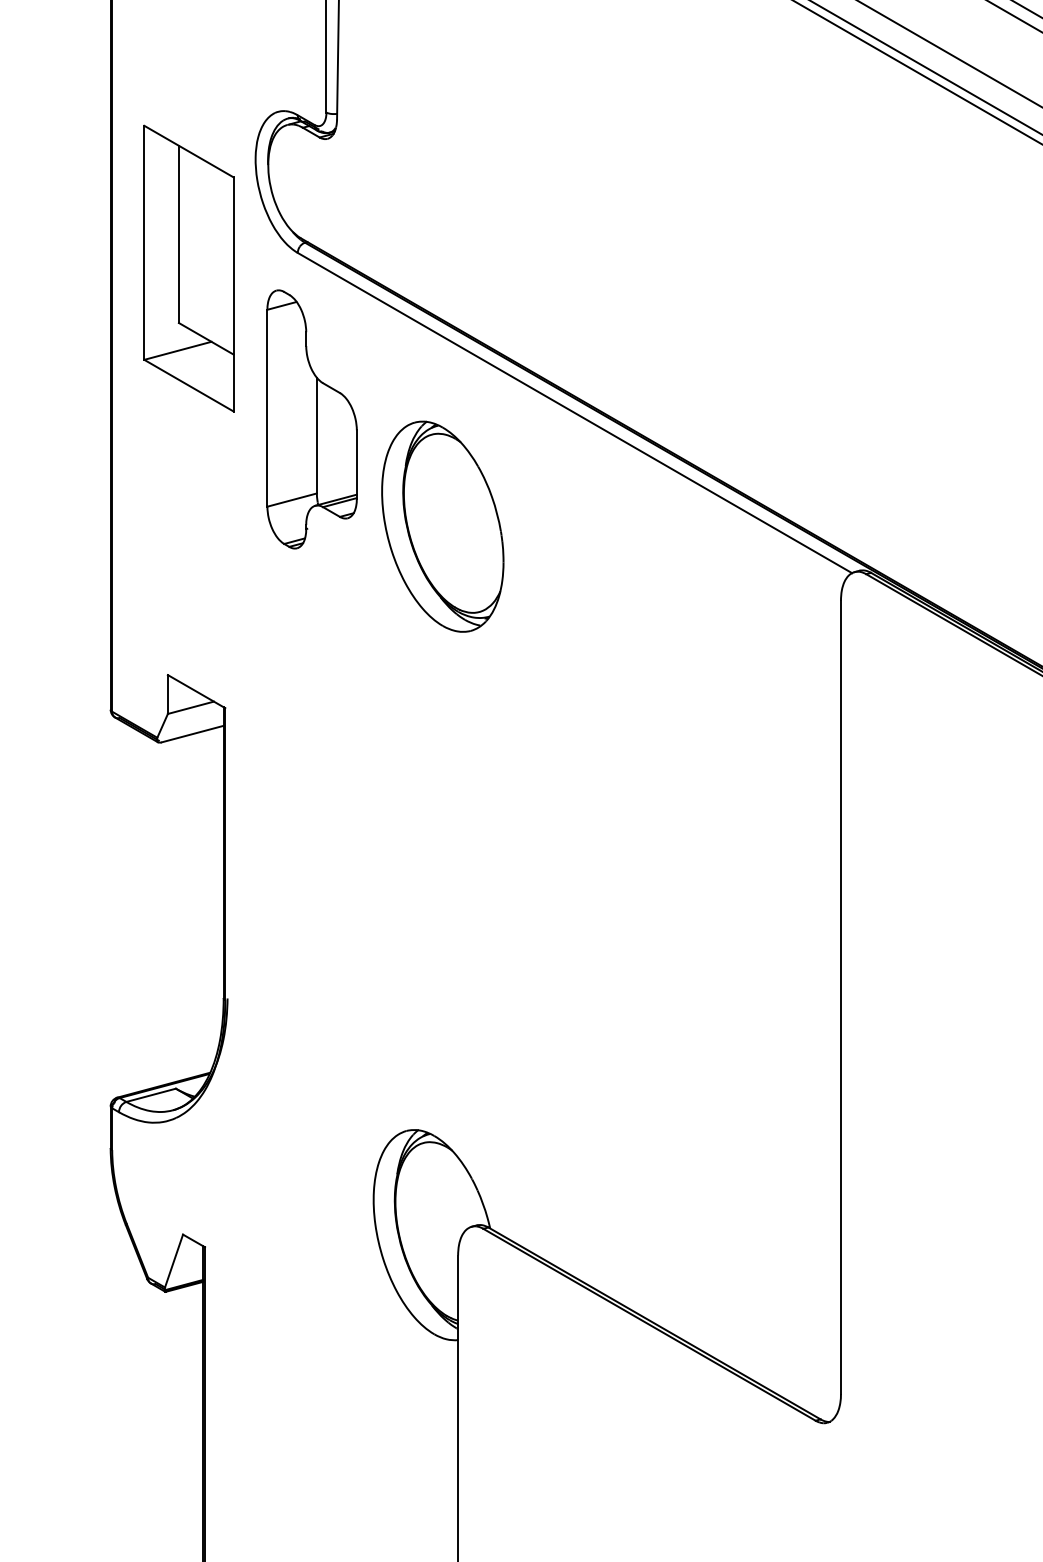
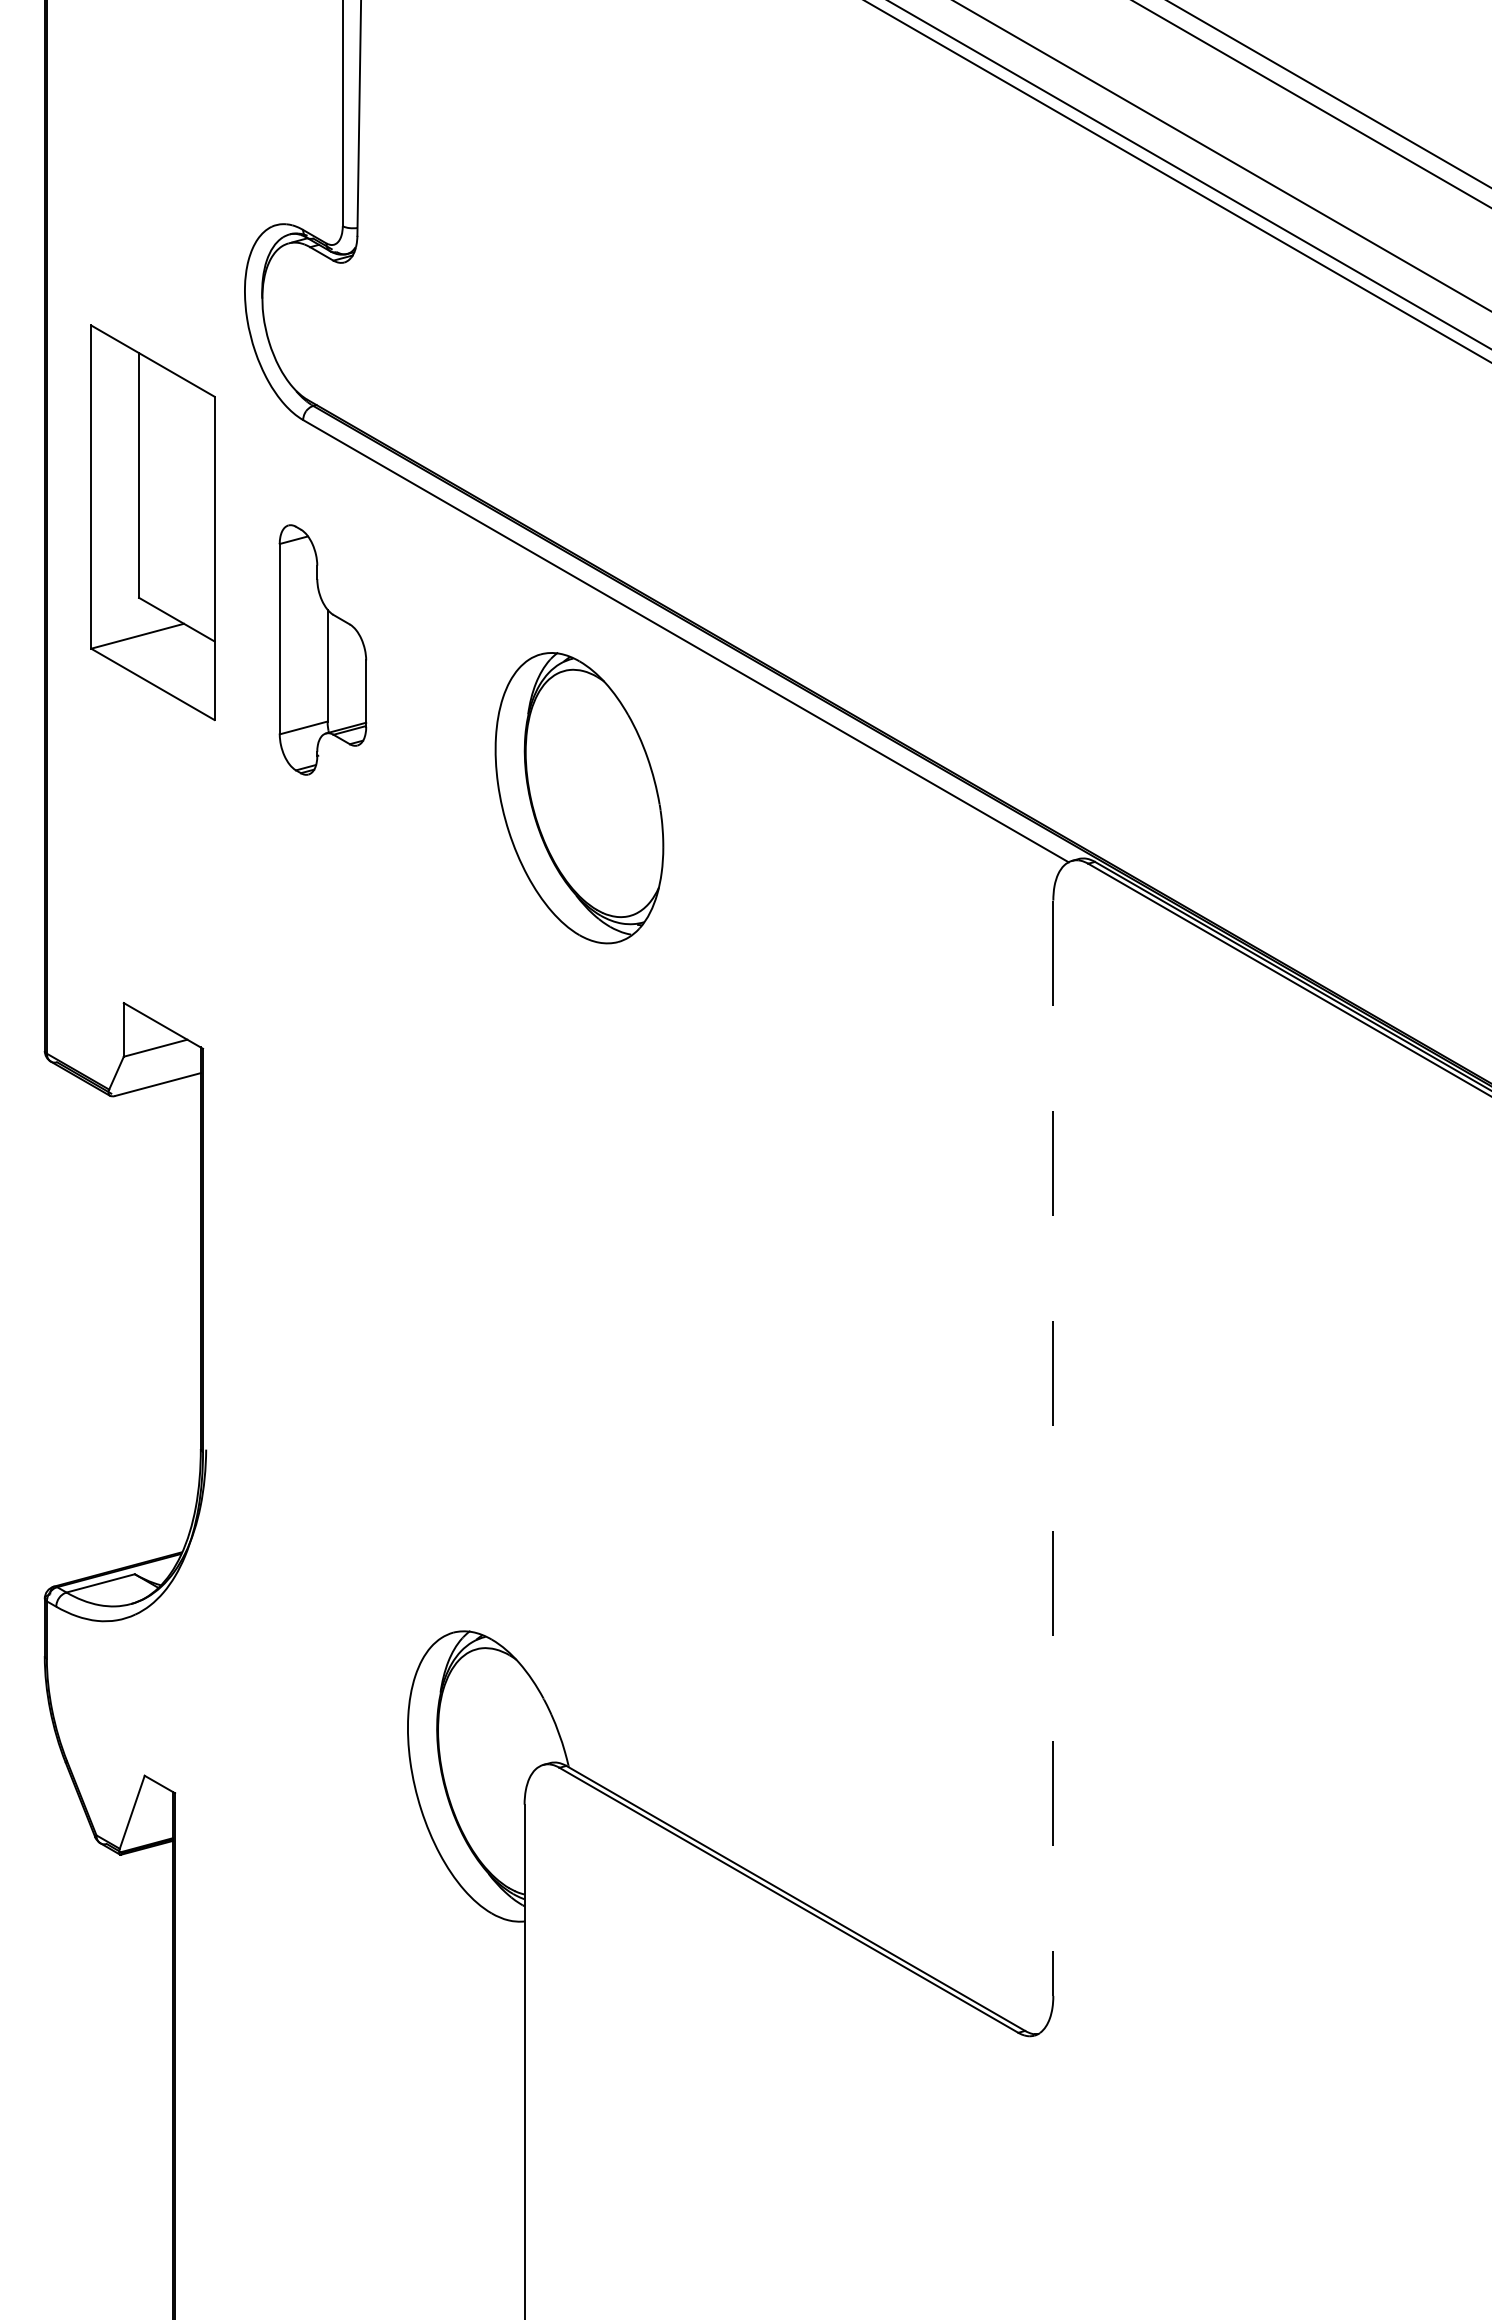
part: (188, 268) -> (152, 522), moved
part: (311, 419) -> (322, 649), size x0.7
part: (442, 526) -> (579, 798), moved
line: (841, 997) -> (1053, 1448), solid -> dashed

